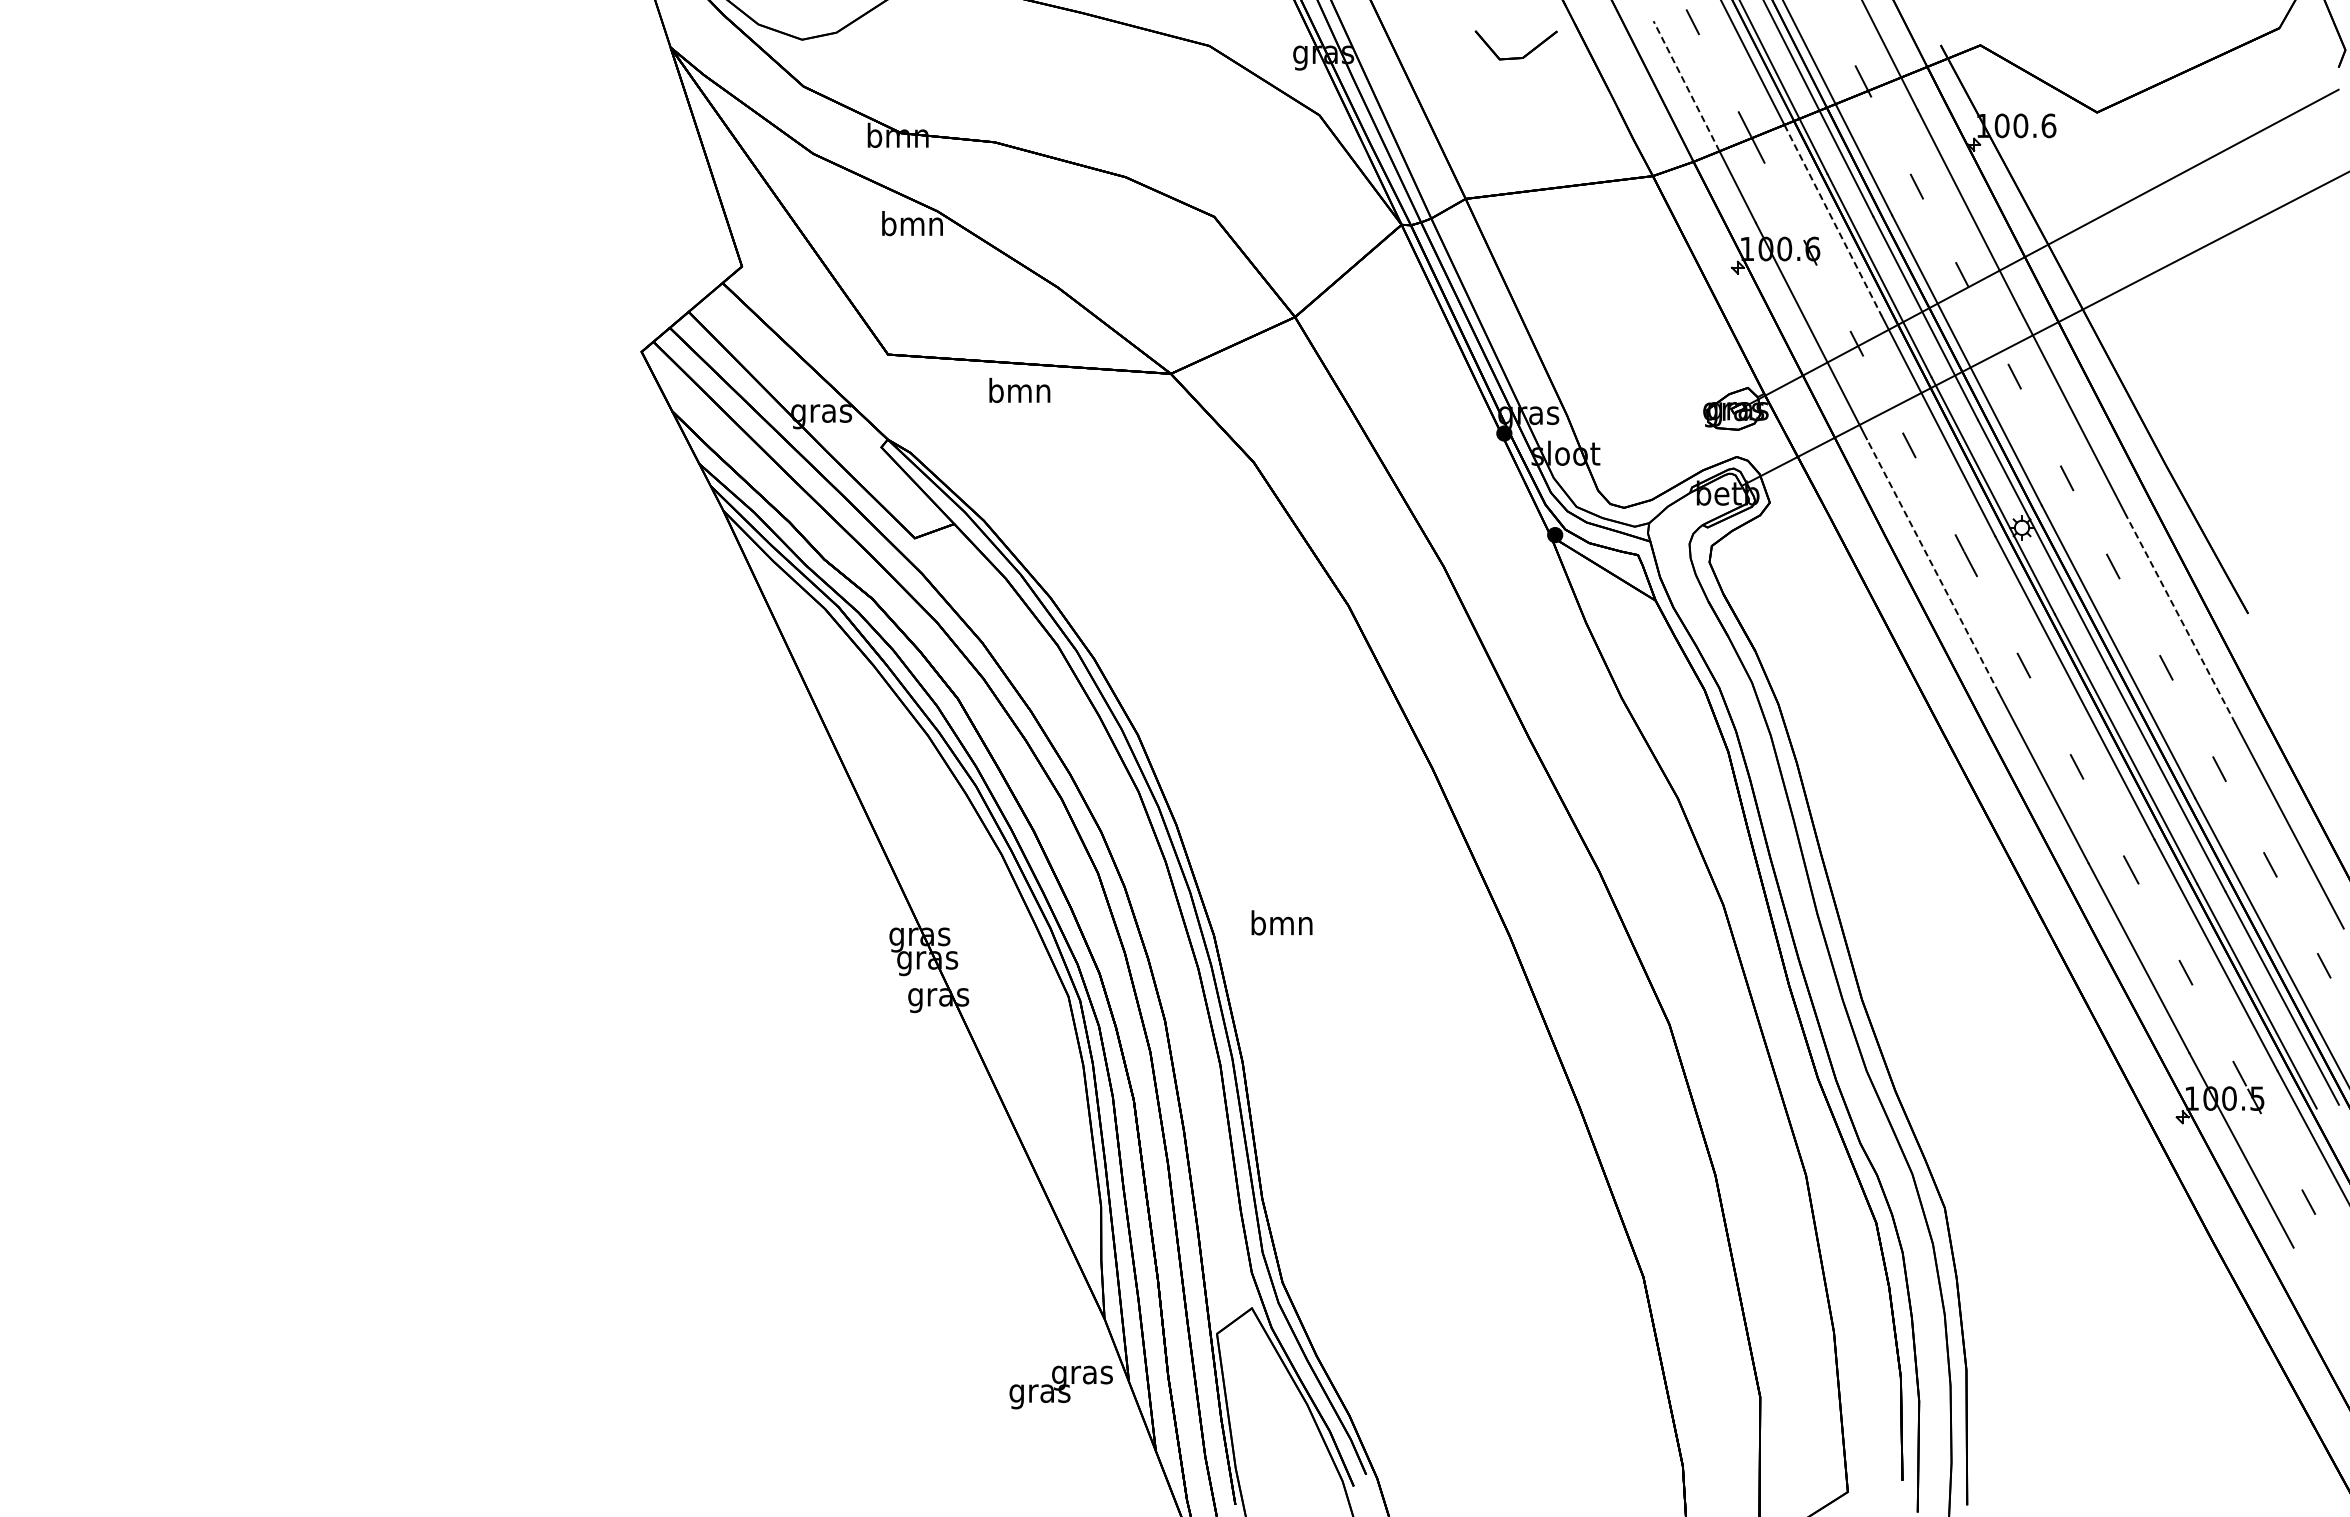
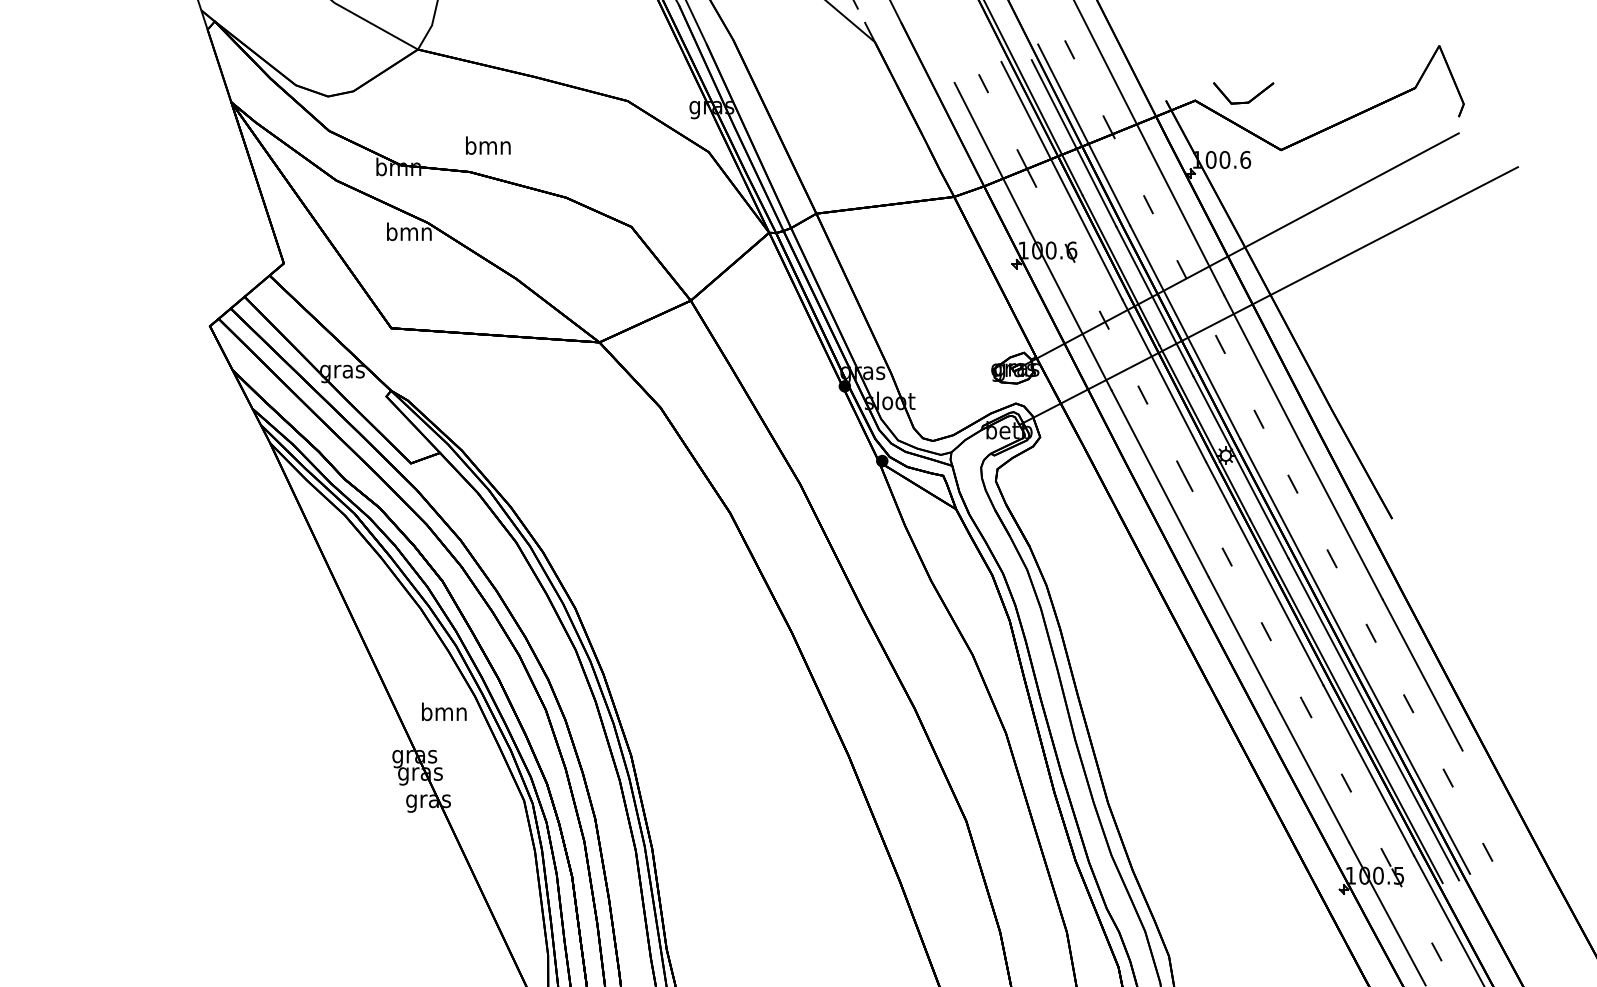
part: (1515, 57) -> (1243, 102), moved
line: (1686, 86) -> (978, 130), dashed -> solid
line: (1833, 220) -> (1087, 229), dashed -> solid
text: (1019, 390) -> (488, 145), moved
line: (1932, 566) -> (1159, 484), dashed -> solid
line: (2180, 618) -> (1342, 522), dashed -> solid
text: (1281, 922) -> (443, 711), moved

